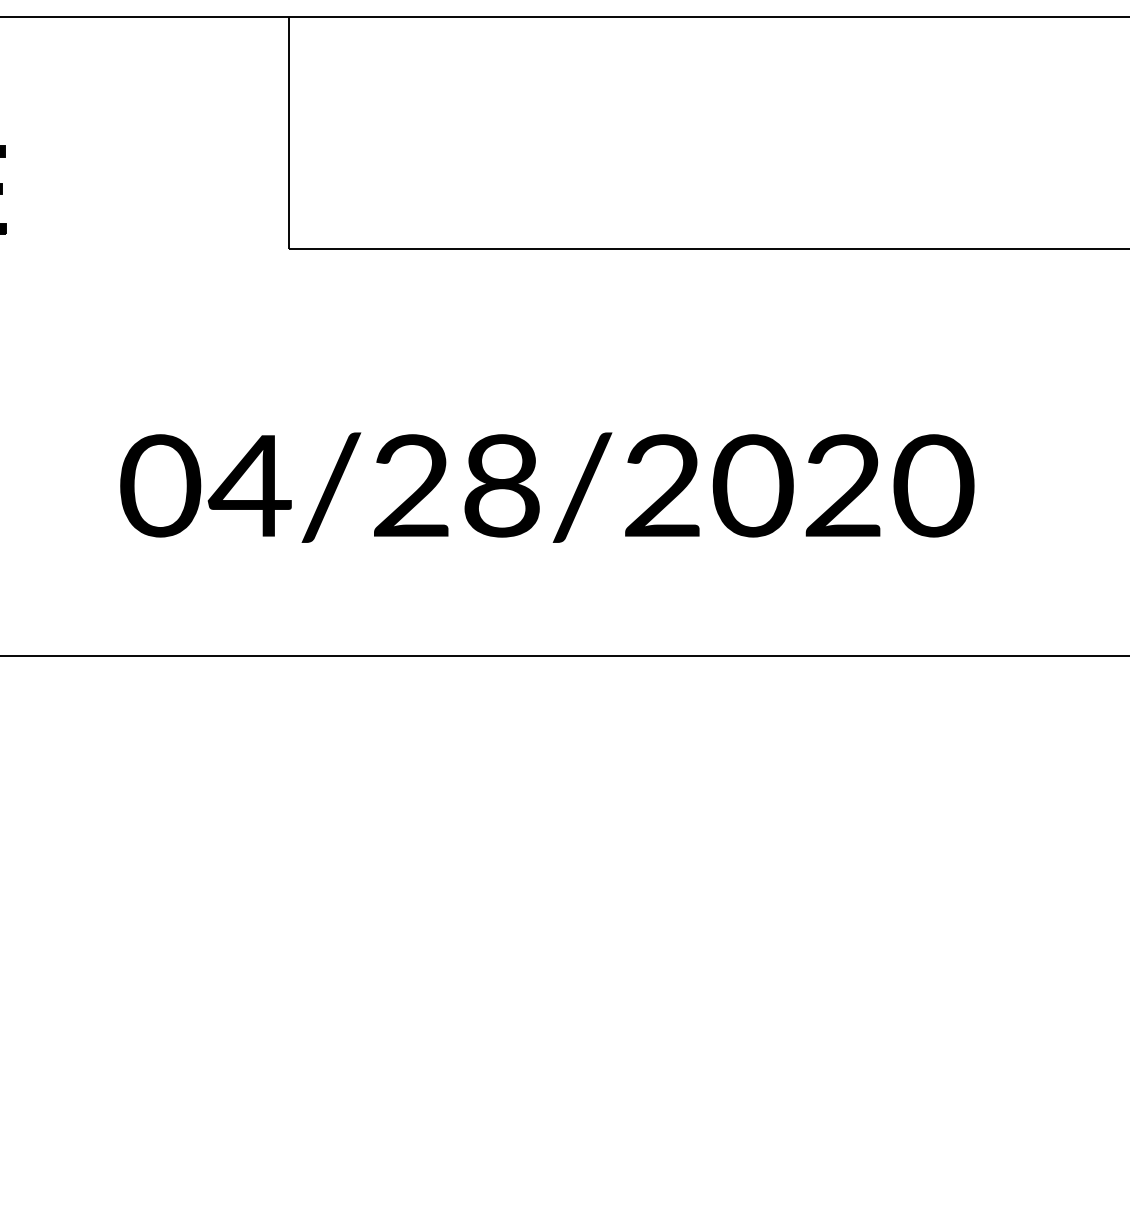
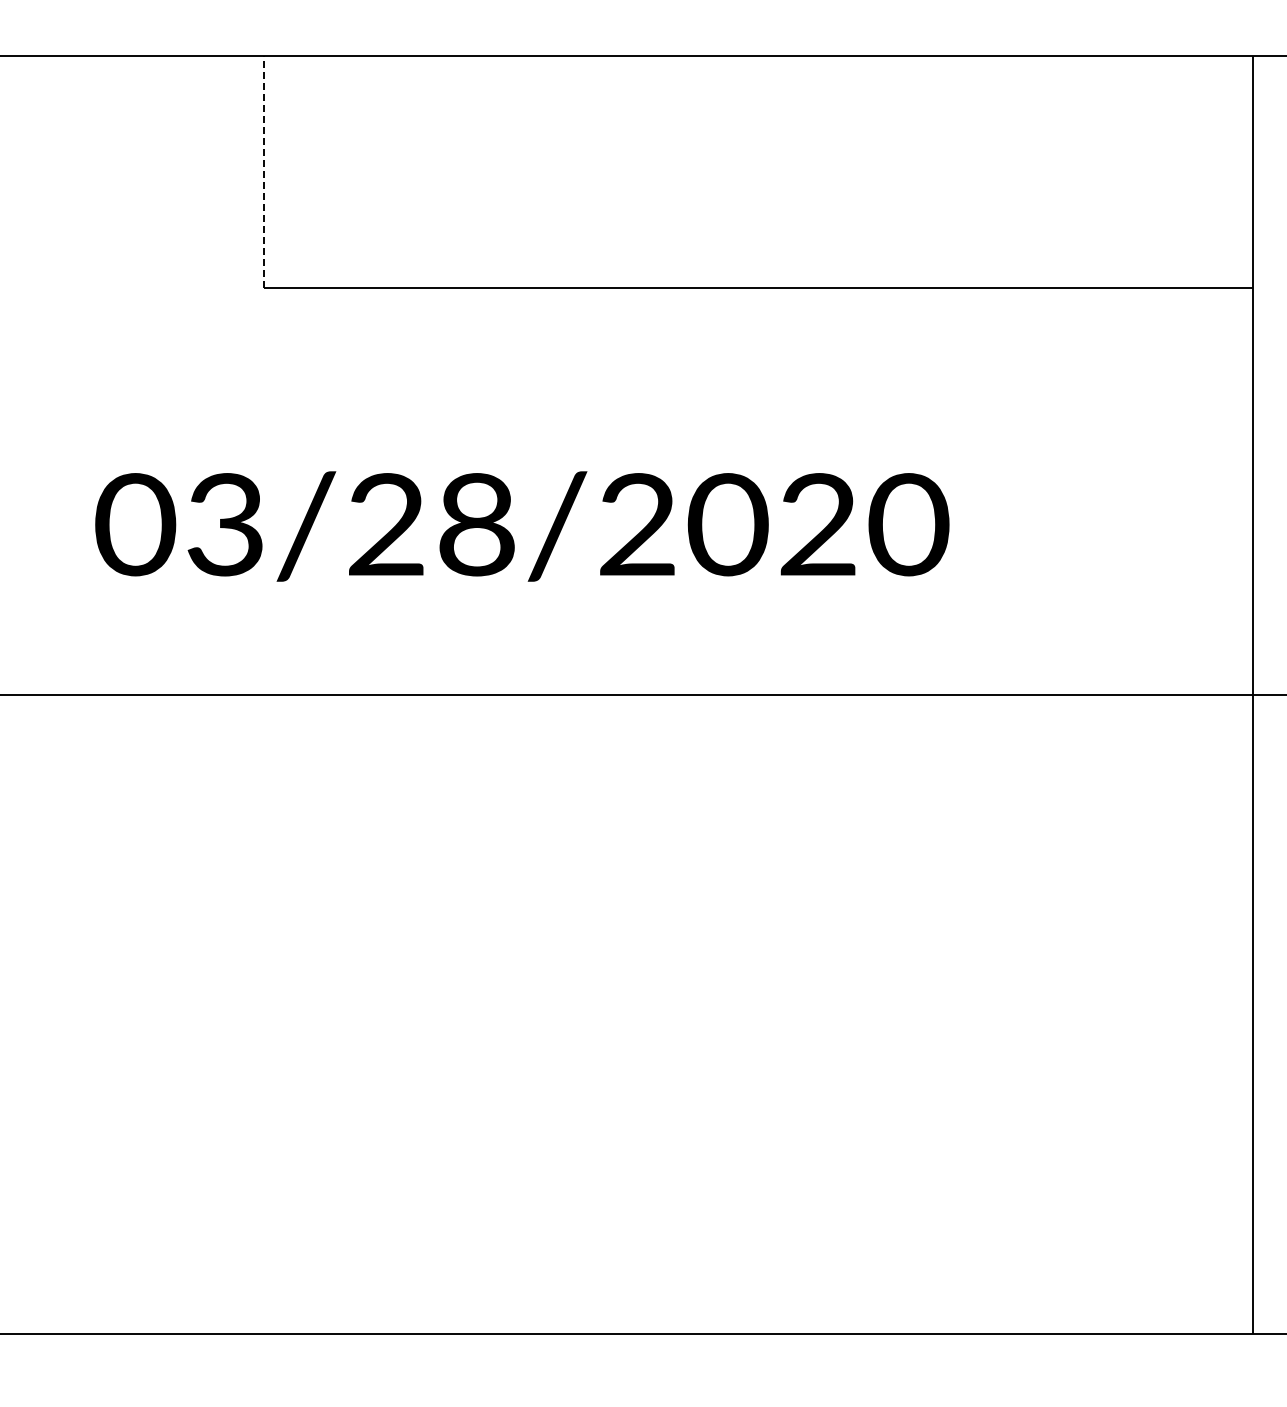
line: (289, 132) -> (264, 171), solid -> dashed
text: (249, 485) -> (224, 524), 04/28/2020 -> 03/28/2020

